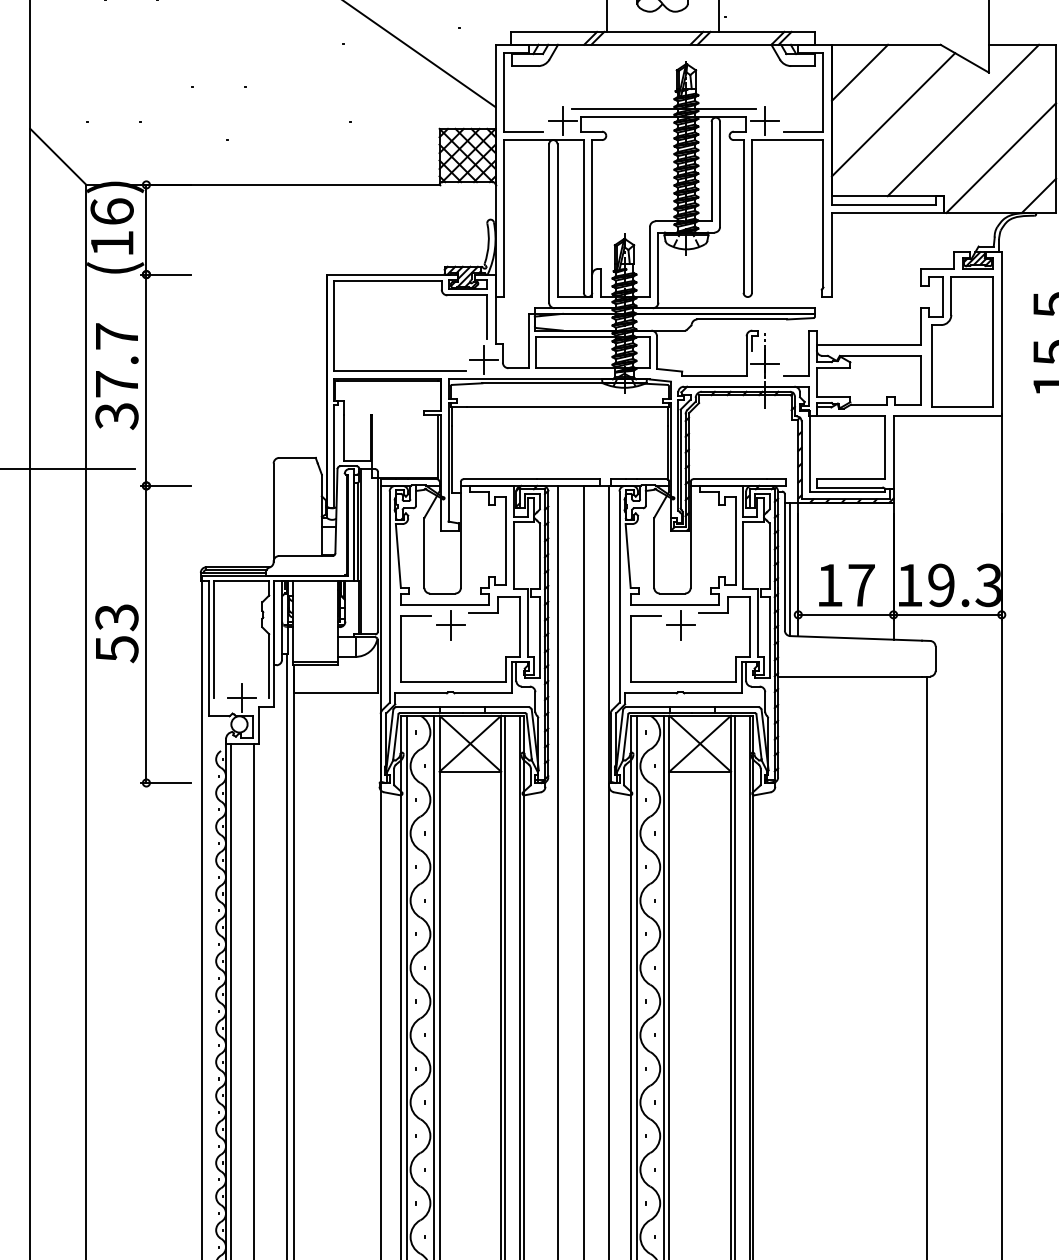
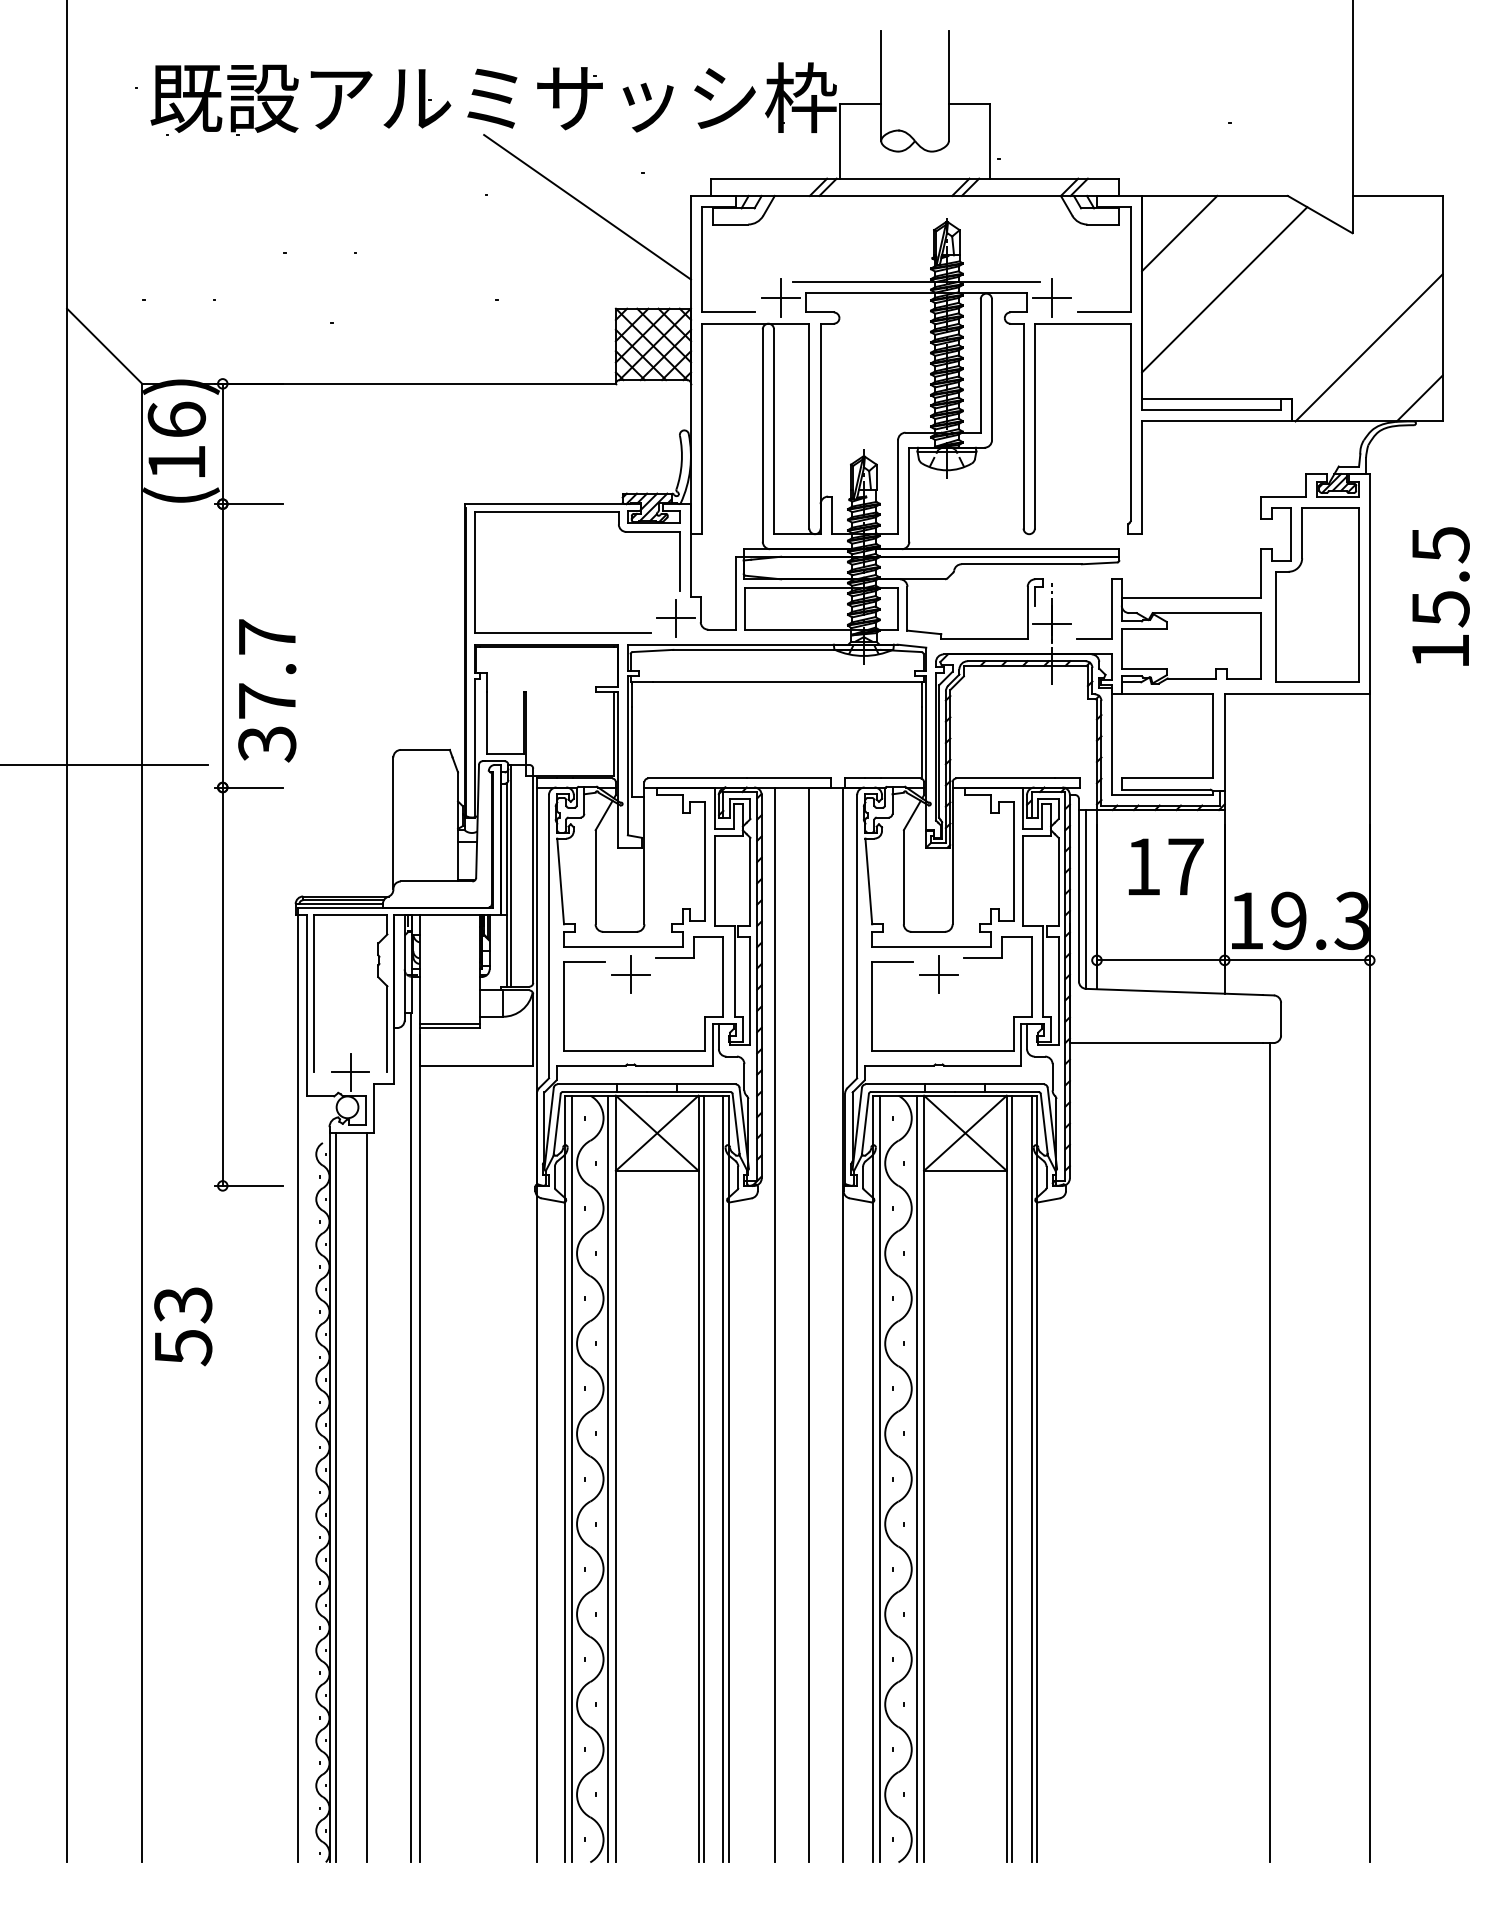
line: (962, 119) -> (1317, 296), removed
text: (117, 376) -> (267, 690), moved
text: (846, 585) -> (1165, 866), moved
text: (117, 633) -> (183, 1326), moved

